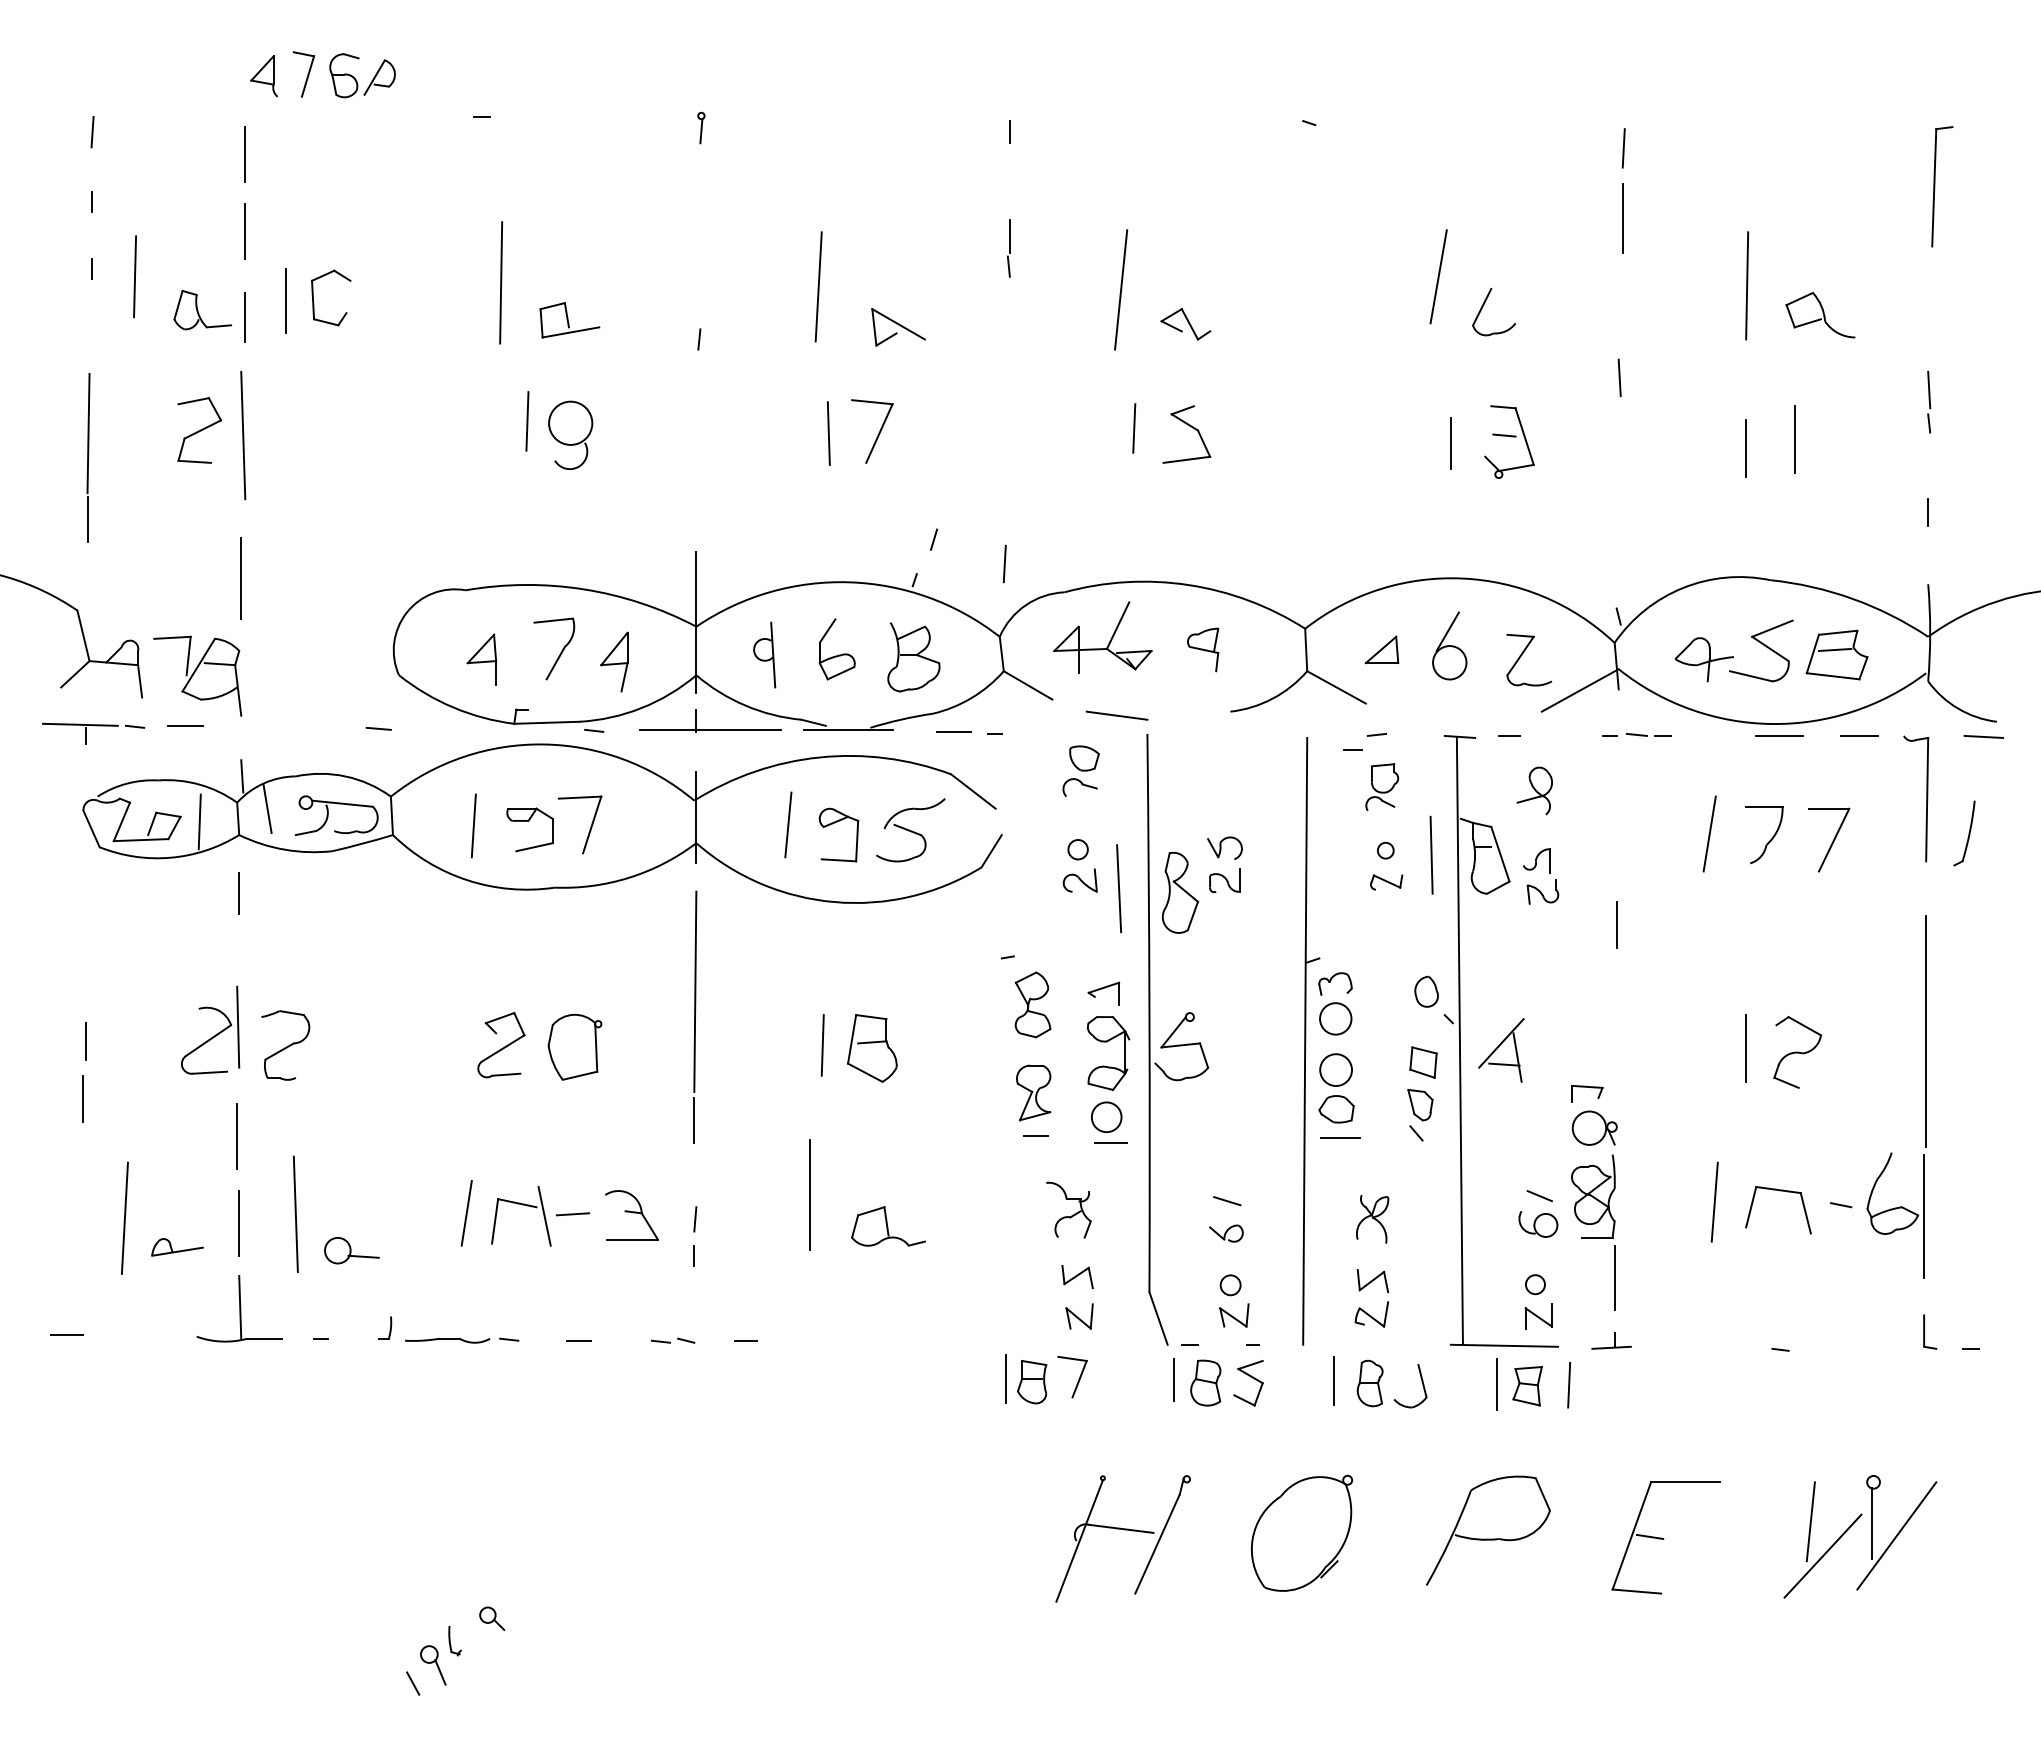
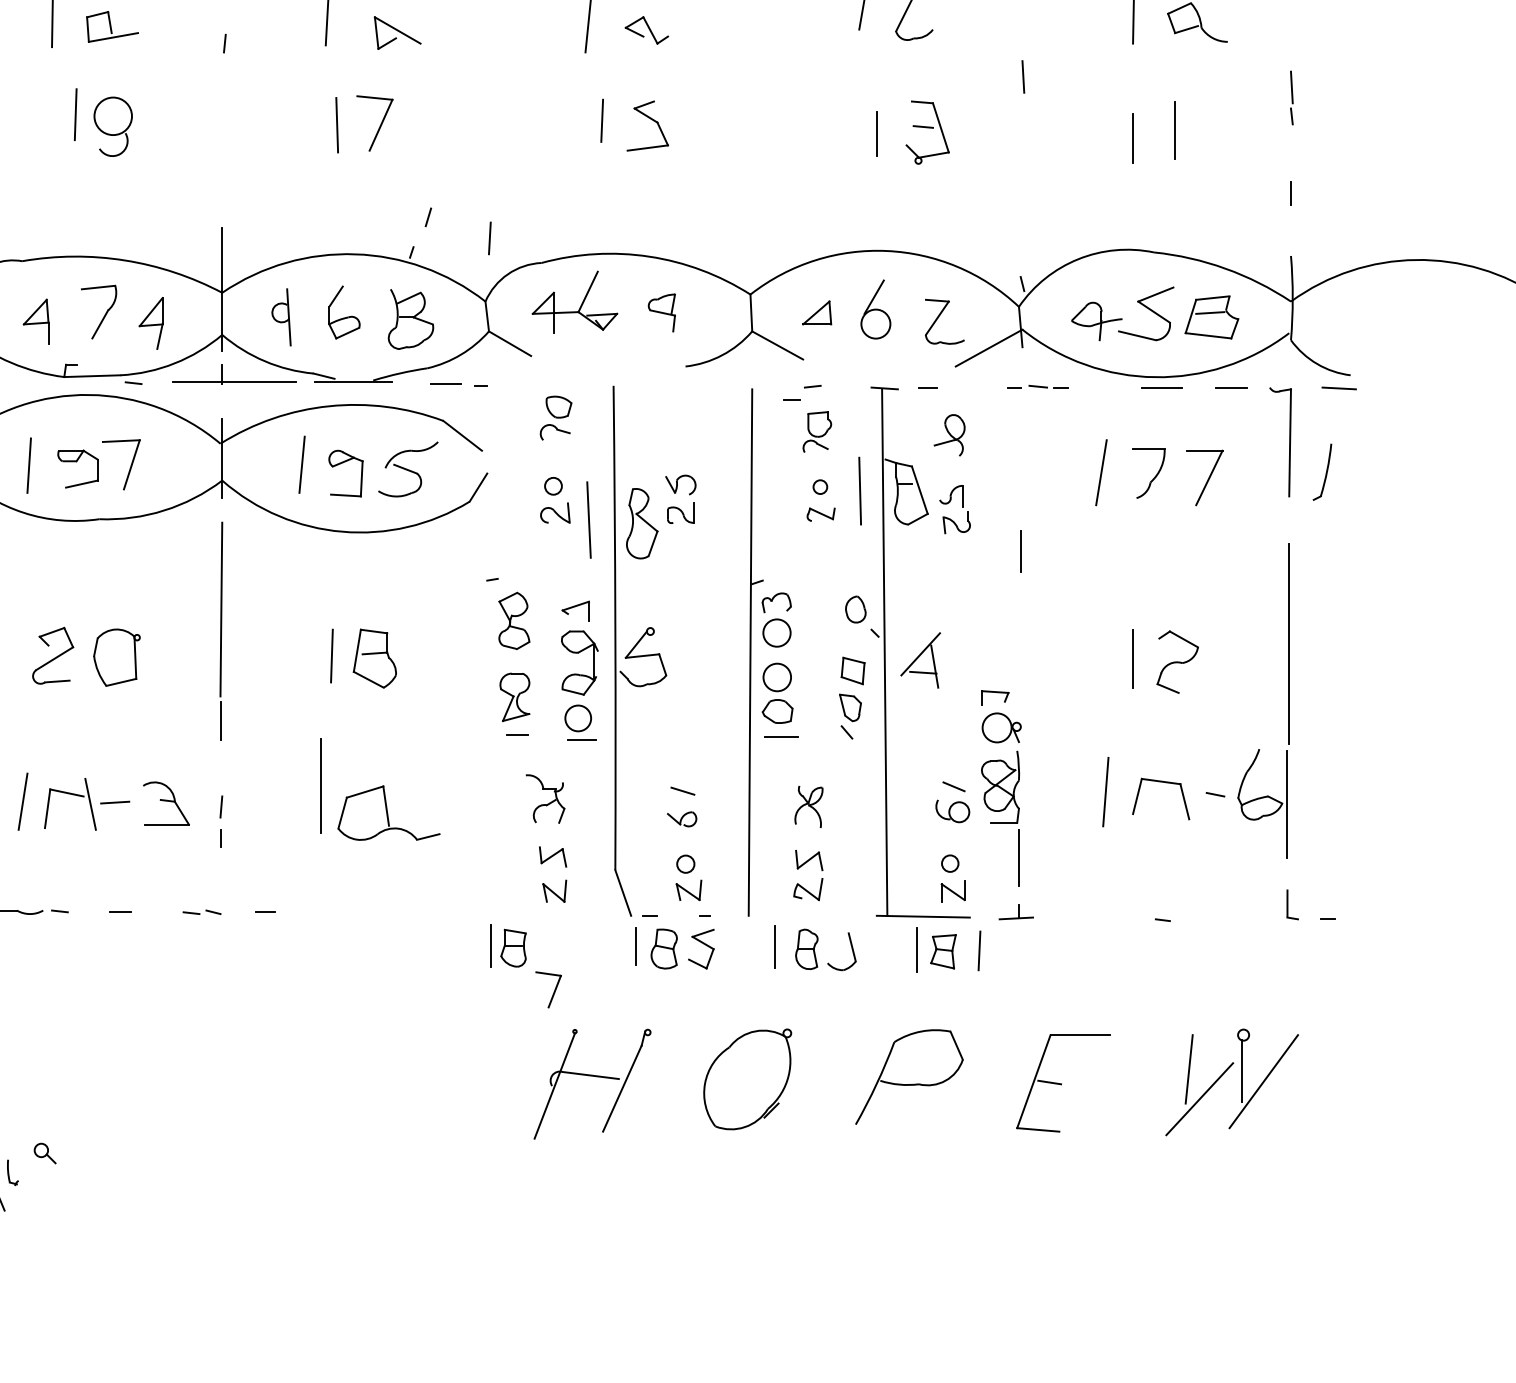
line: (1116, 715) -> (586, 369), removed
part: (888, 1226) -> (388, 813), size x1.6
part: (1078, 1379) -> (553, 991), moved

